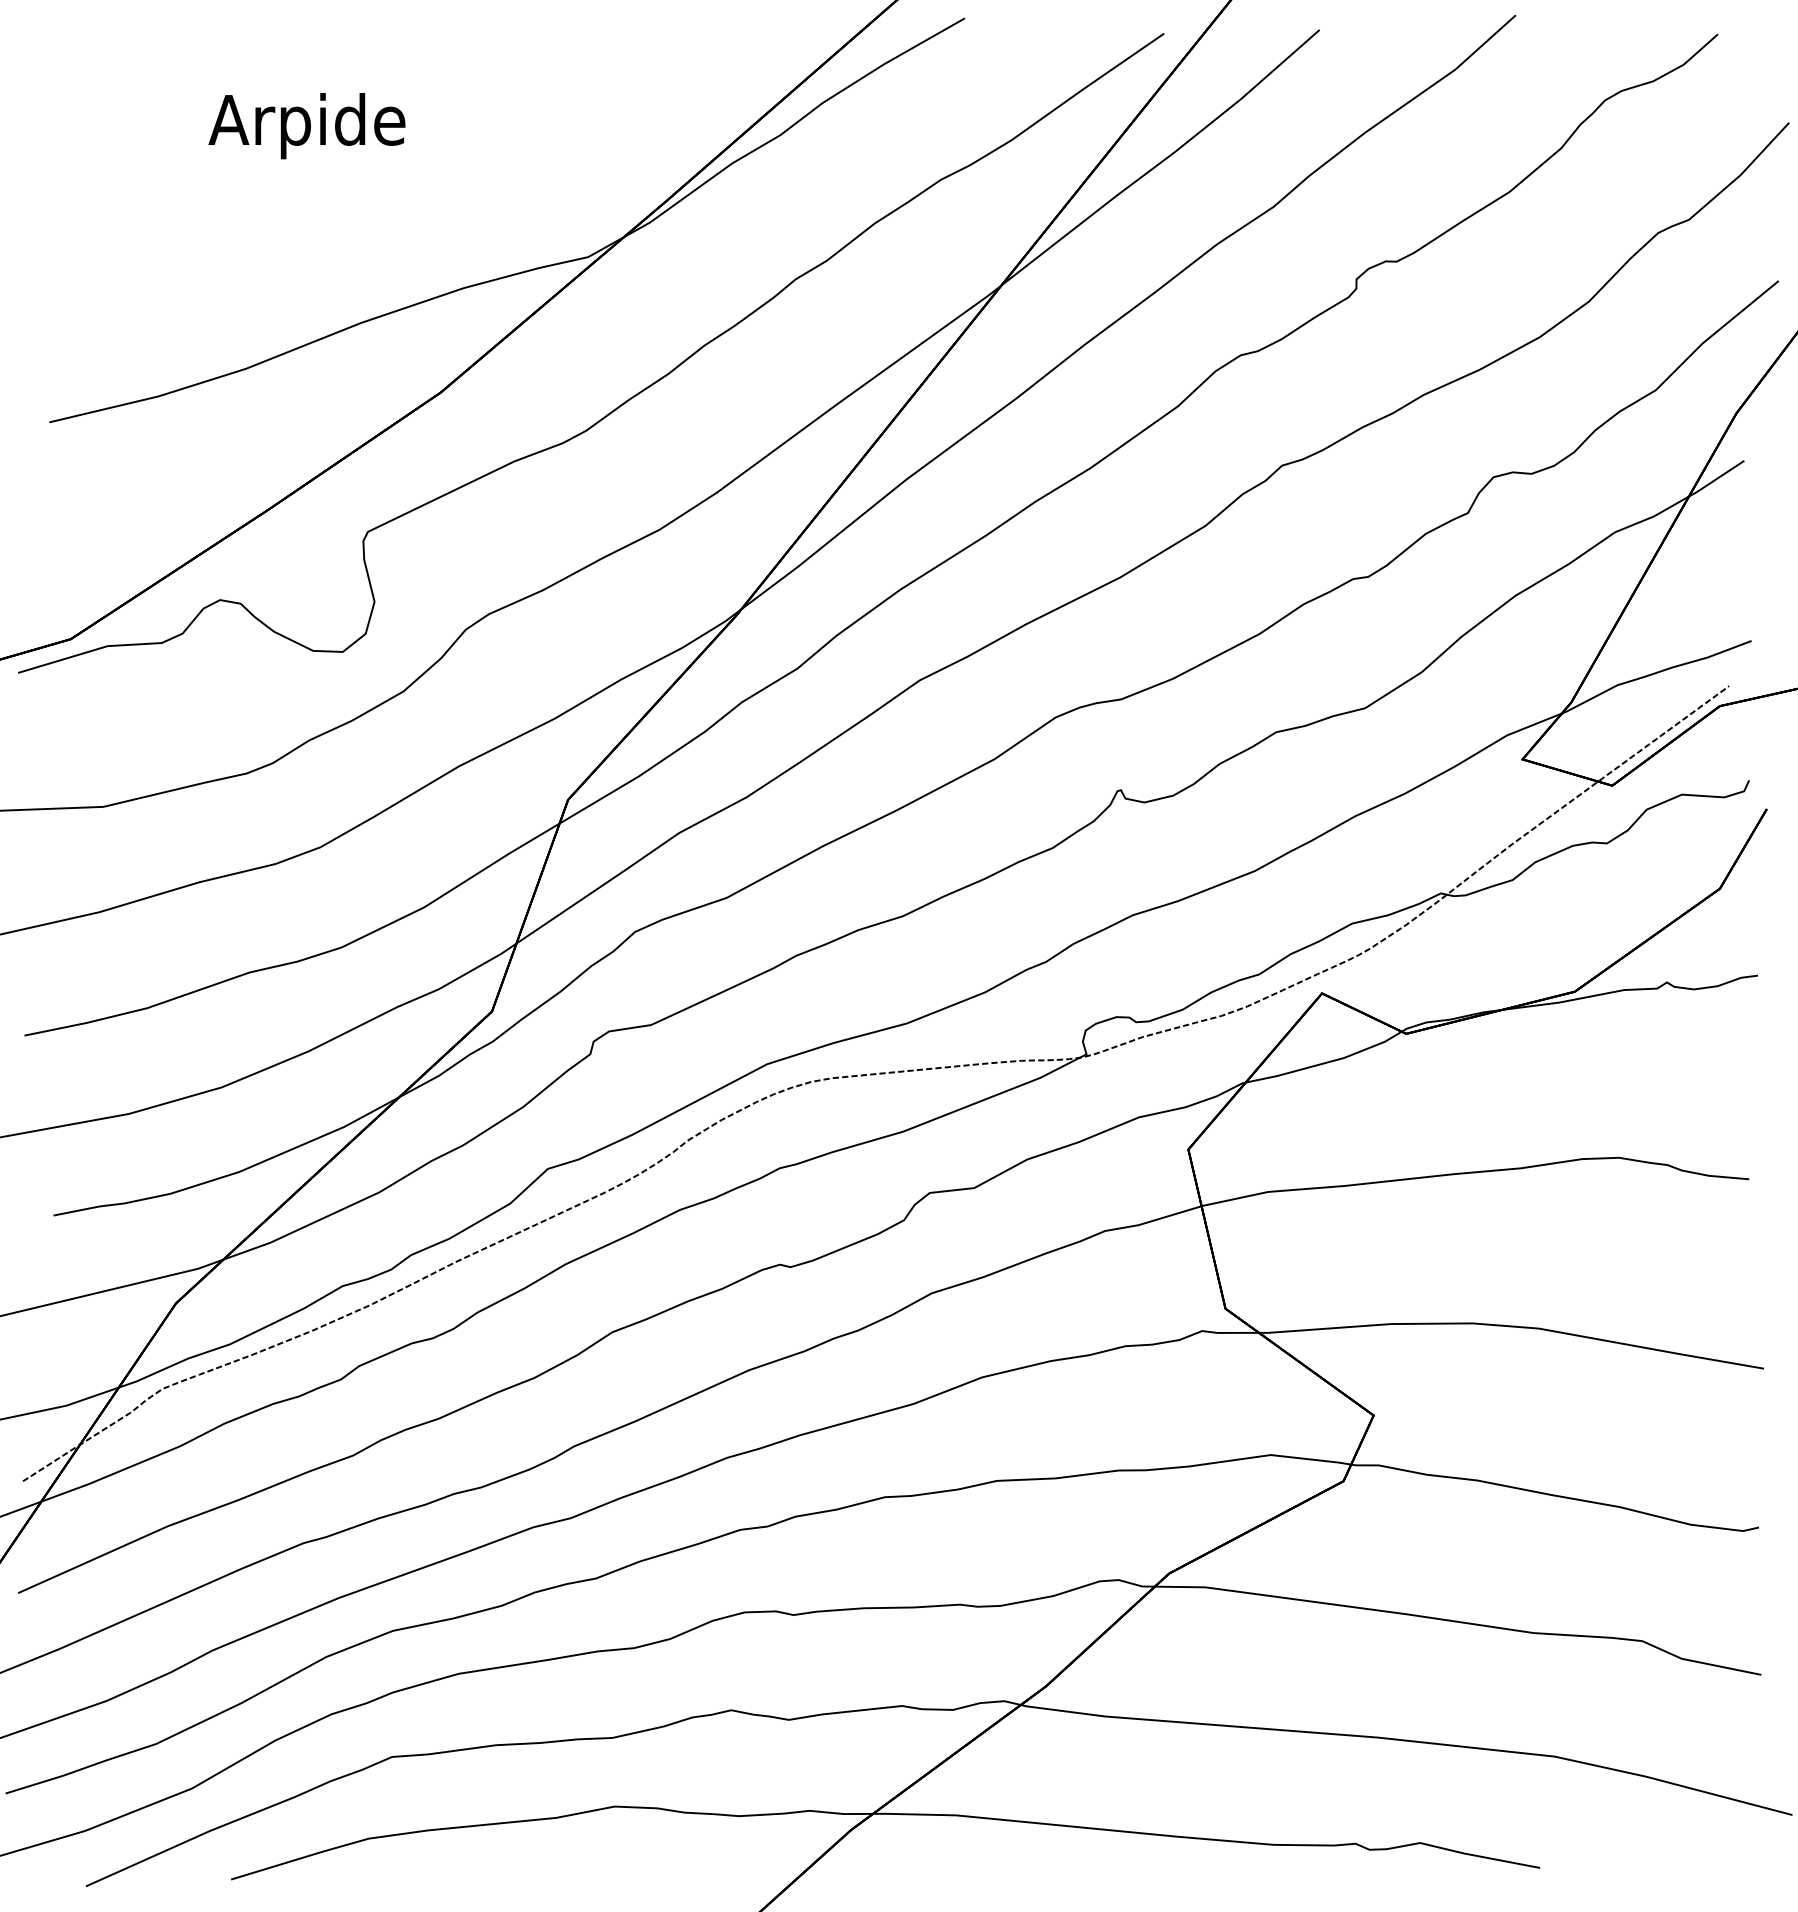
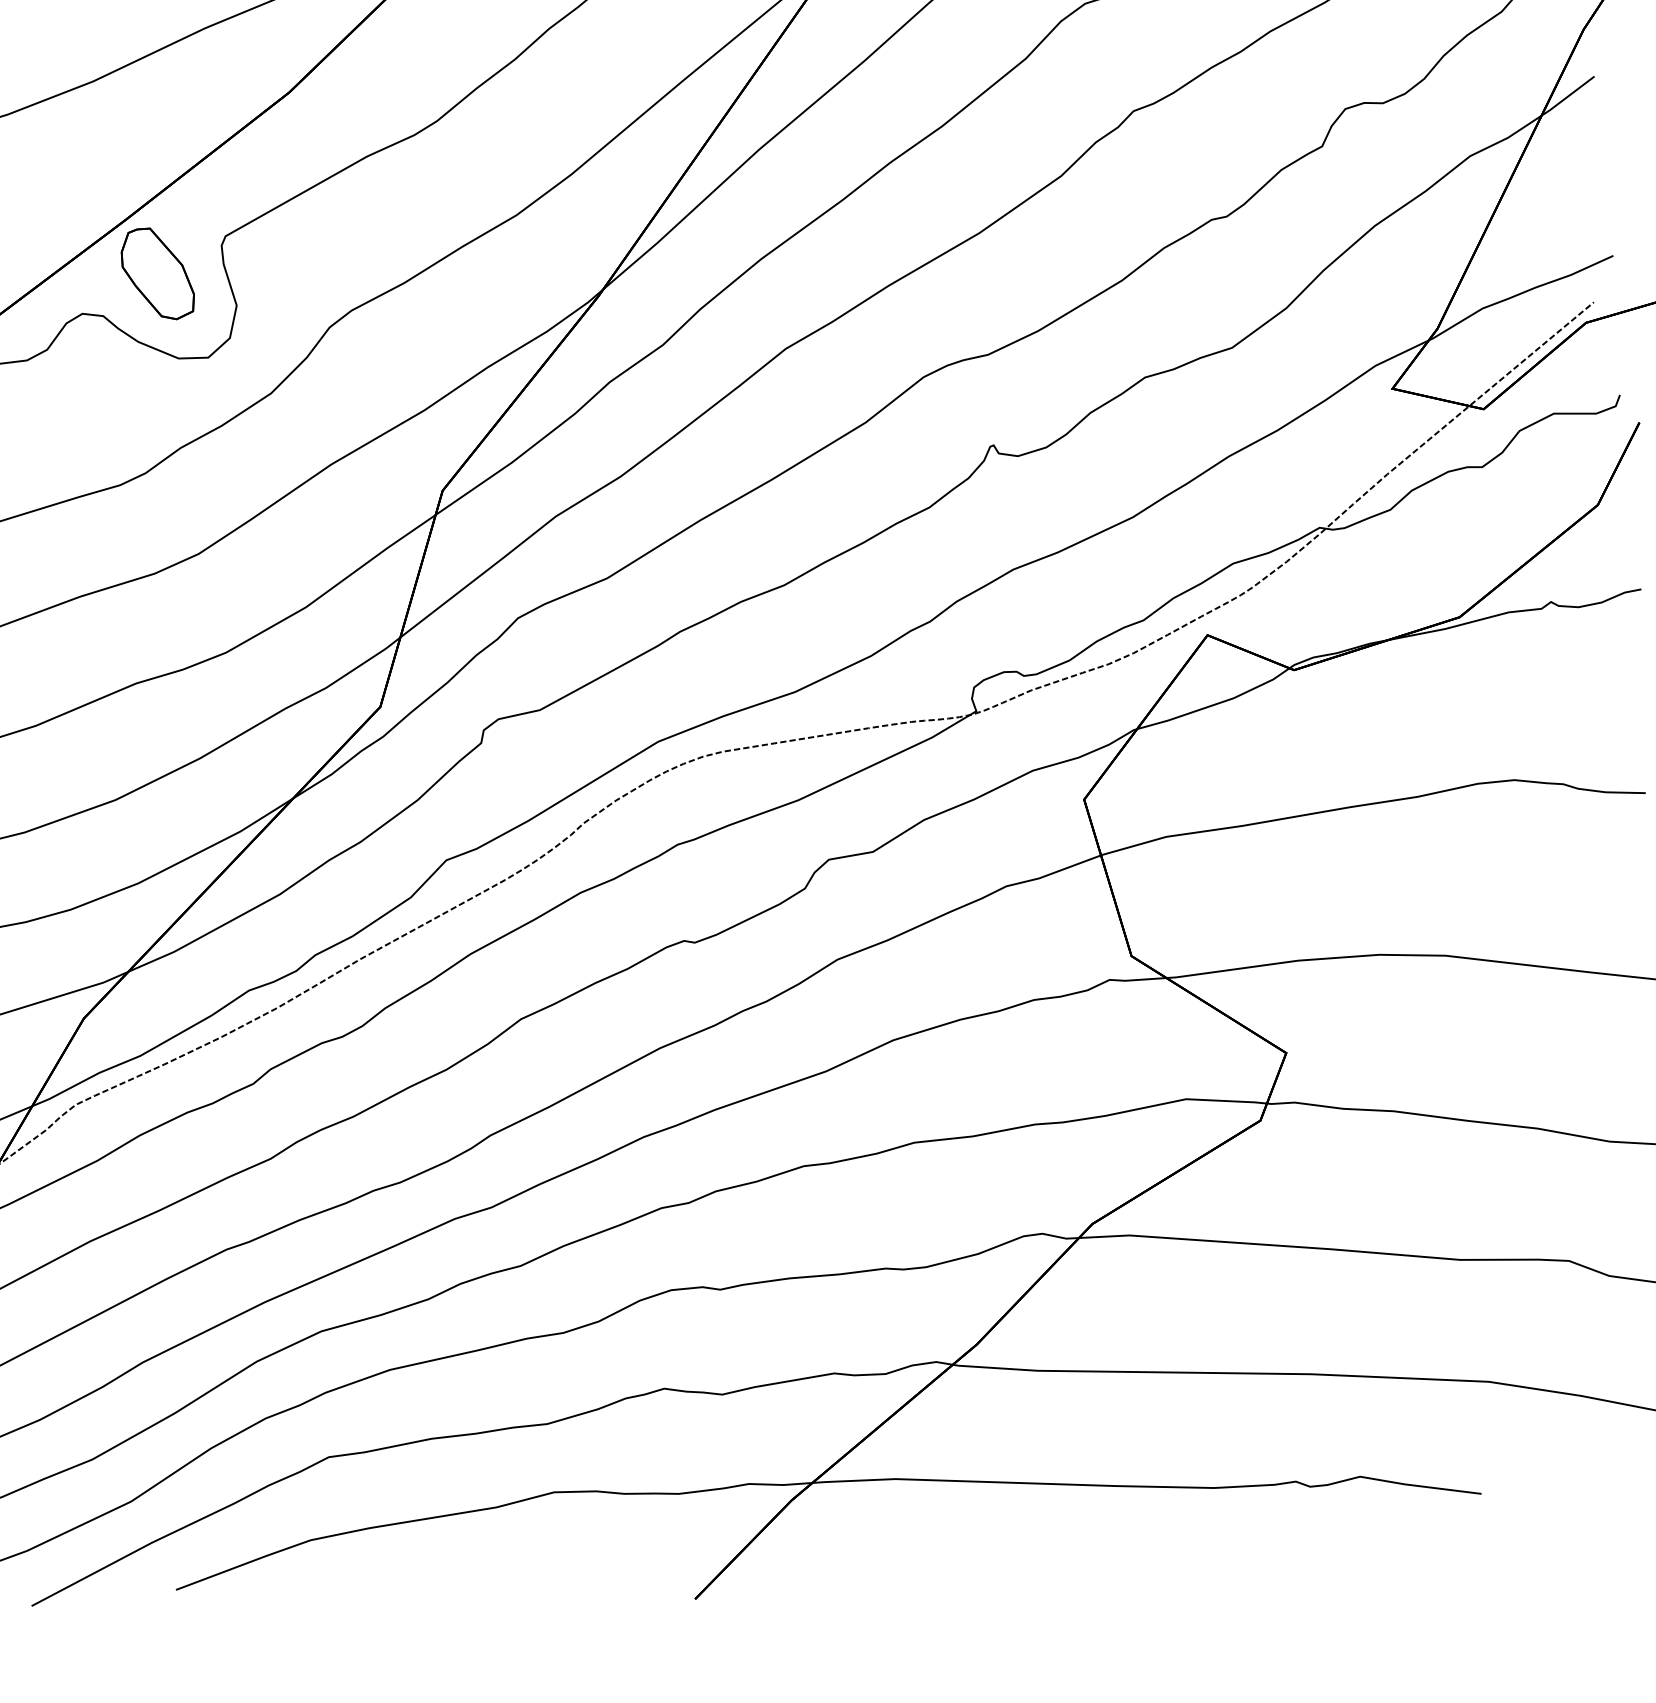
part: (297, 565) -> (157, 274), added

